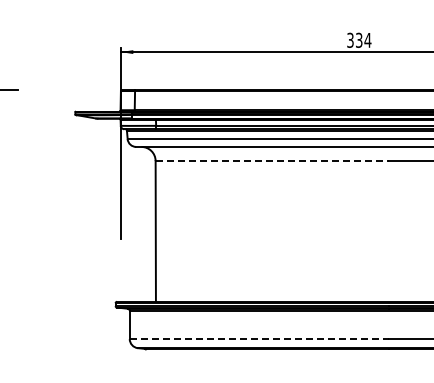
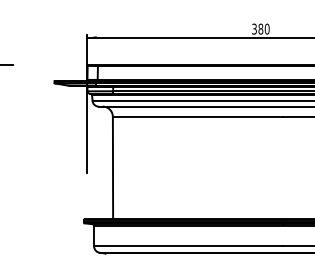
text: (363, 39) -> (263, 28), 334 -> 380
line: (272, 161) -> (197, 117), dashed -> solid
line: (259, 339) -> (188, 246), dashed -> solid

